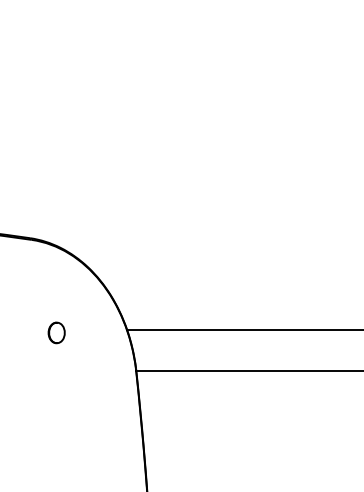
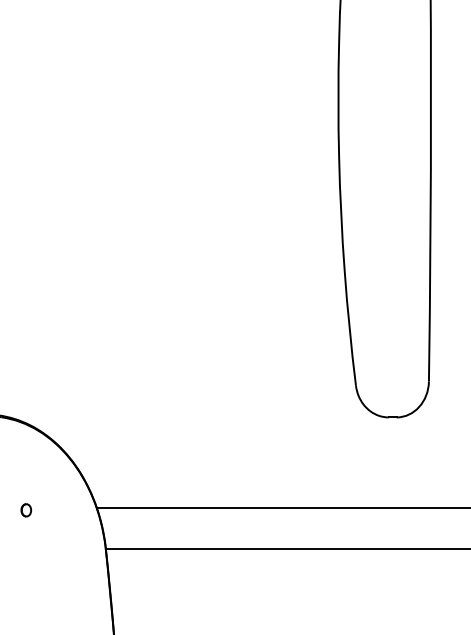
part: (56, 333) -> (26, 510), size x0.6

